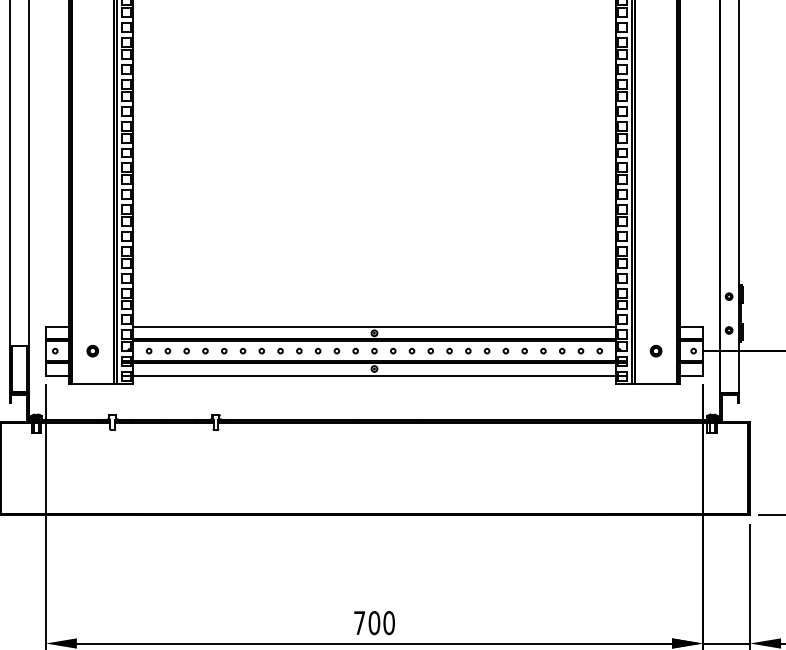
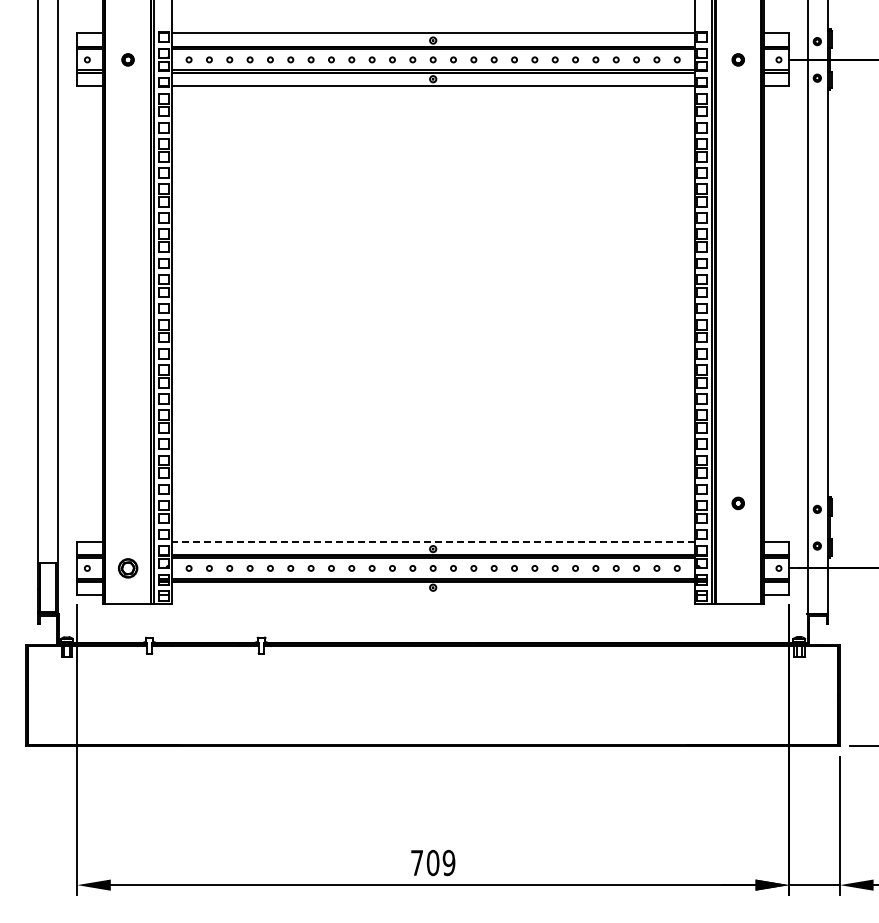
line: (373, 326) -> (432, 541), solid -> dashed
part: (92, 351) -> (127, 568), size x1.6
part: (655, 351) -> (737, 503), moved
line: (373, 375) -> (432, 594), removed
text: (388, 623) -> (448, 863), 700 -> 709

